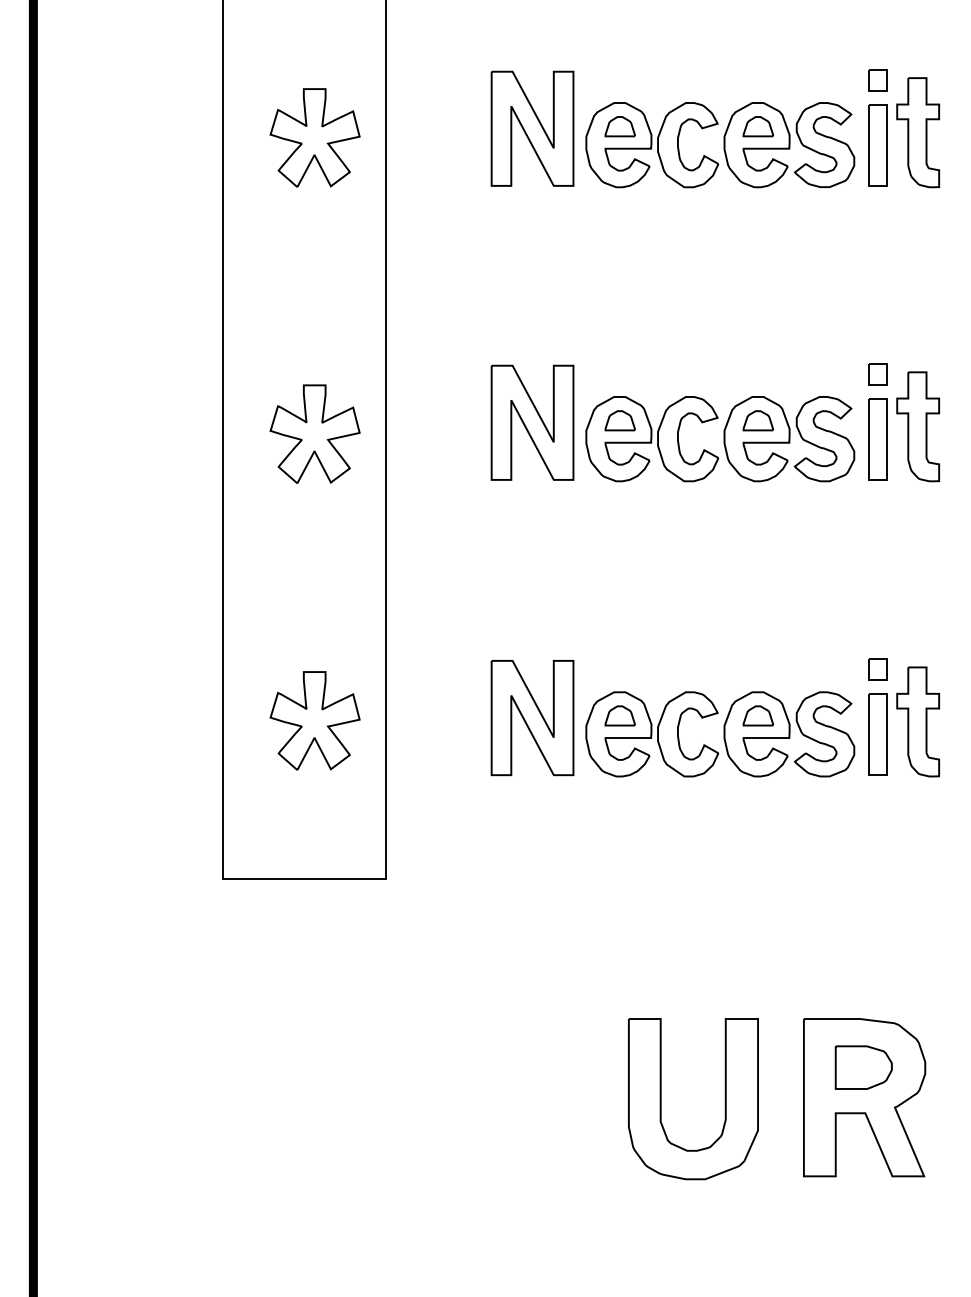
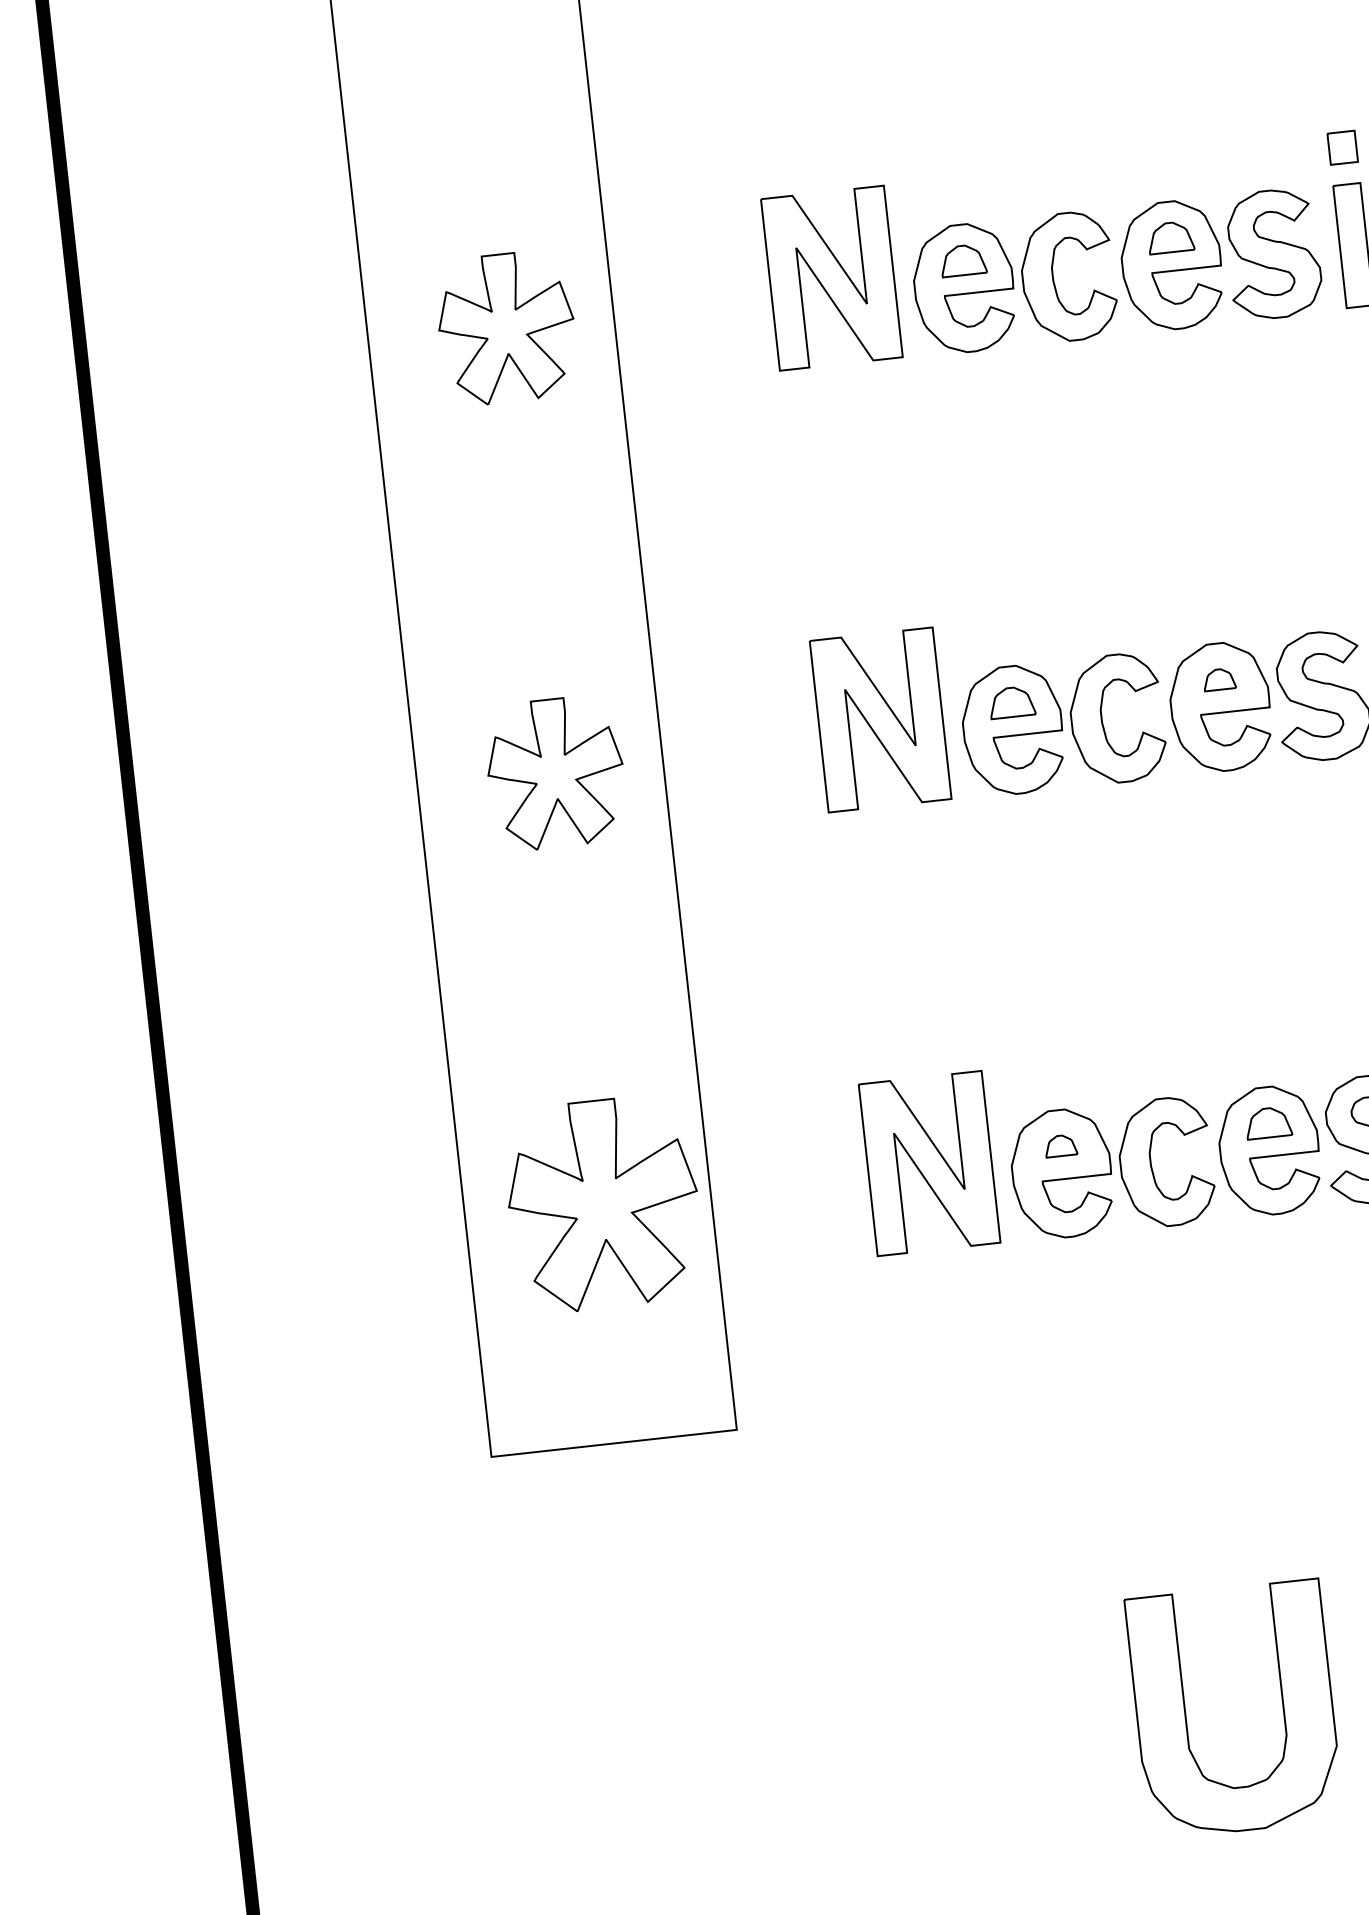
part: (757, 420) -> (1218, 679), size x0.7
part: (619, 715) -> (1059, 1145), size x0.7
part: (314, 720) -> (602, 1203), size x1.4

